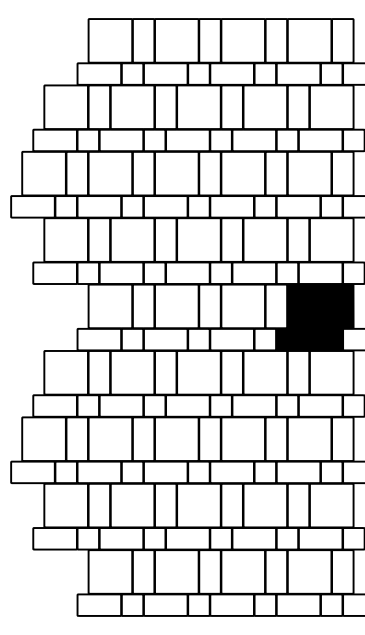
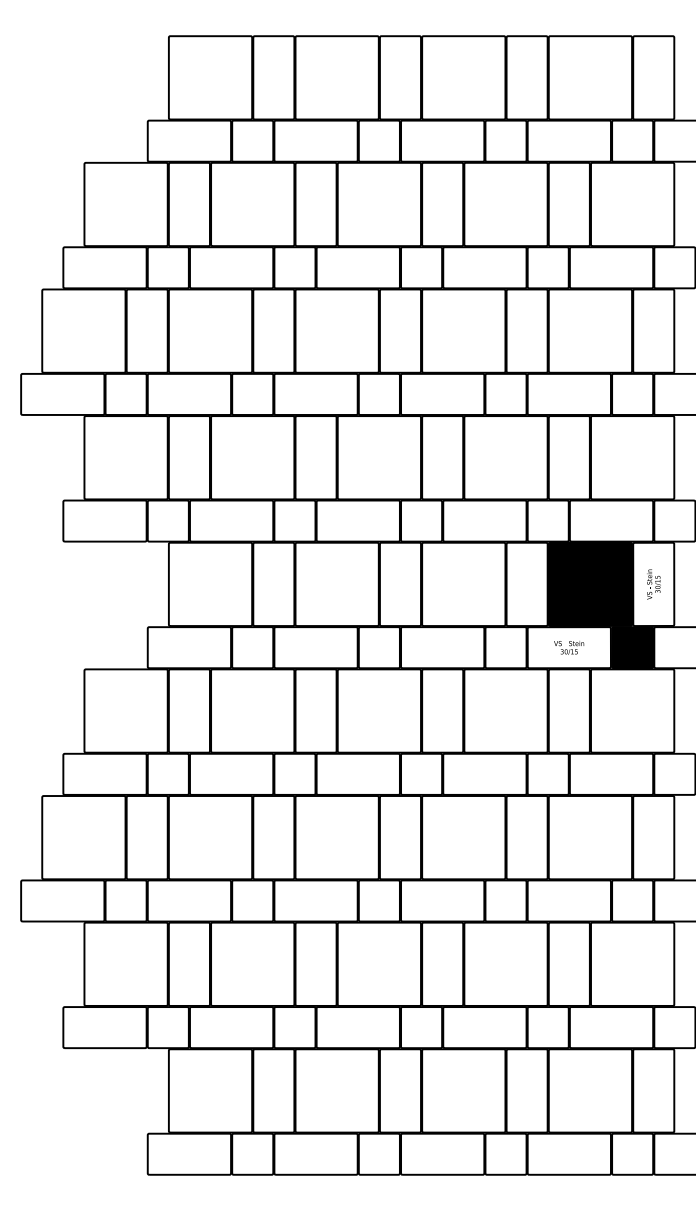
fill: (342, 306) -> (653, 584), removed
fill: (298, 339) -> (569, 647), removed

